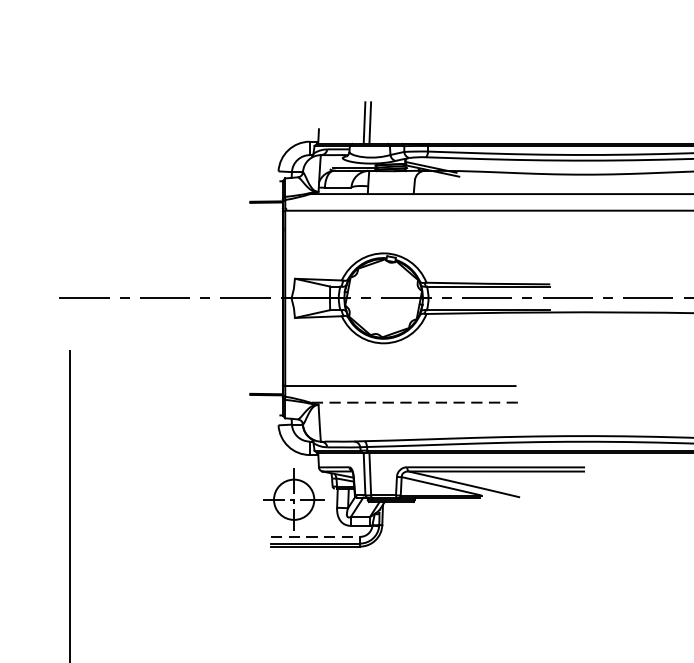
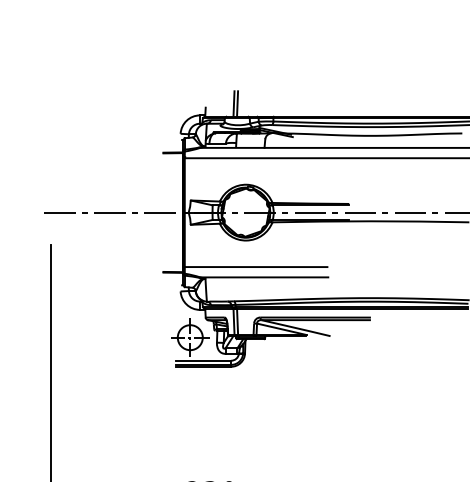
line: (415, 402) -> (265, 277), dashed -> solid
line: (315, 536) -> (203, 360), dashed -> solid

